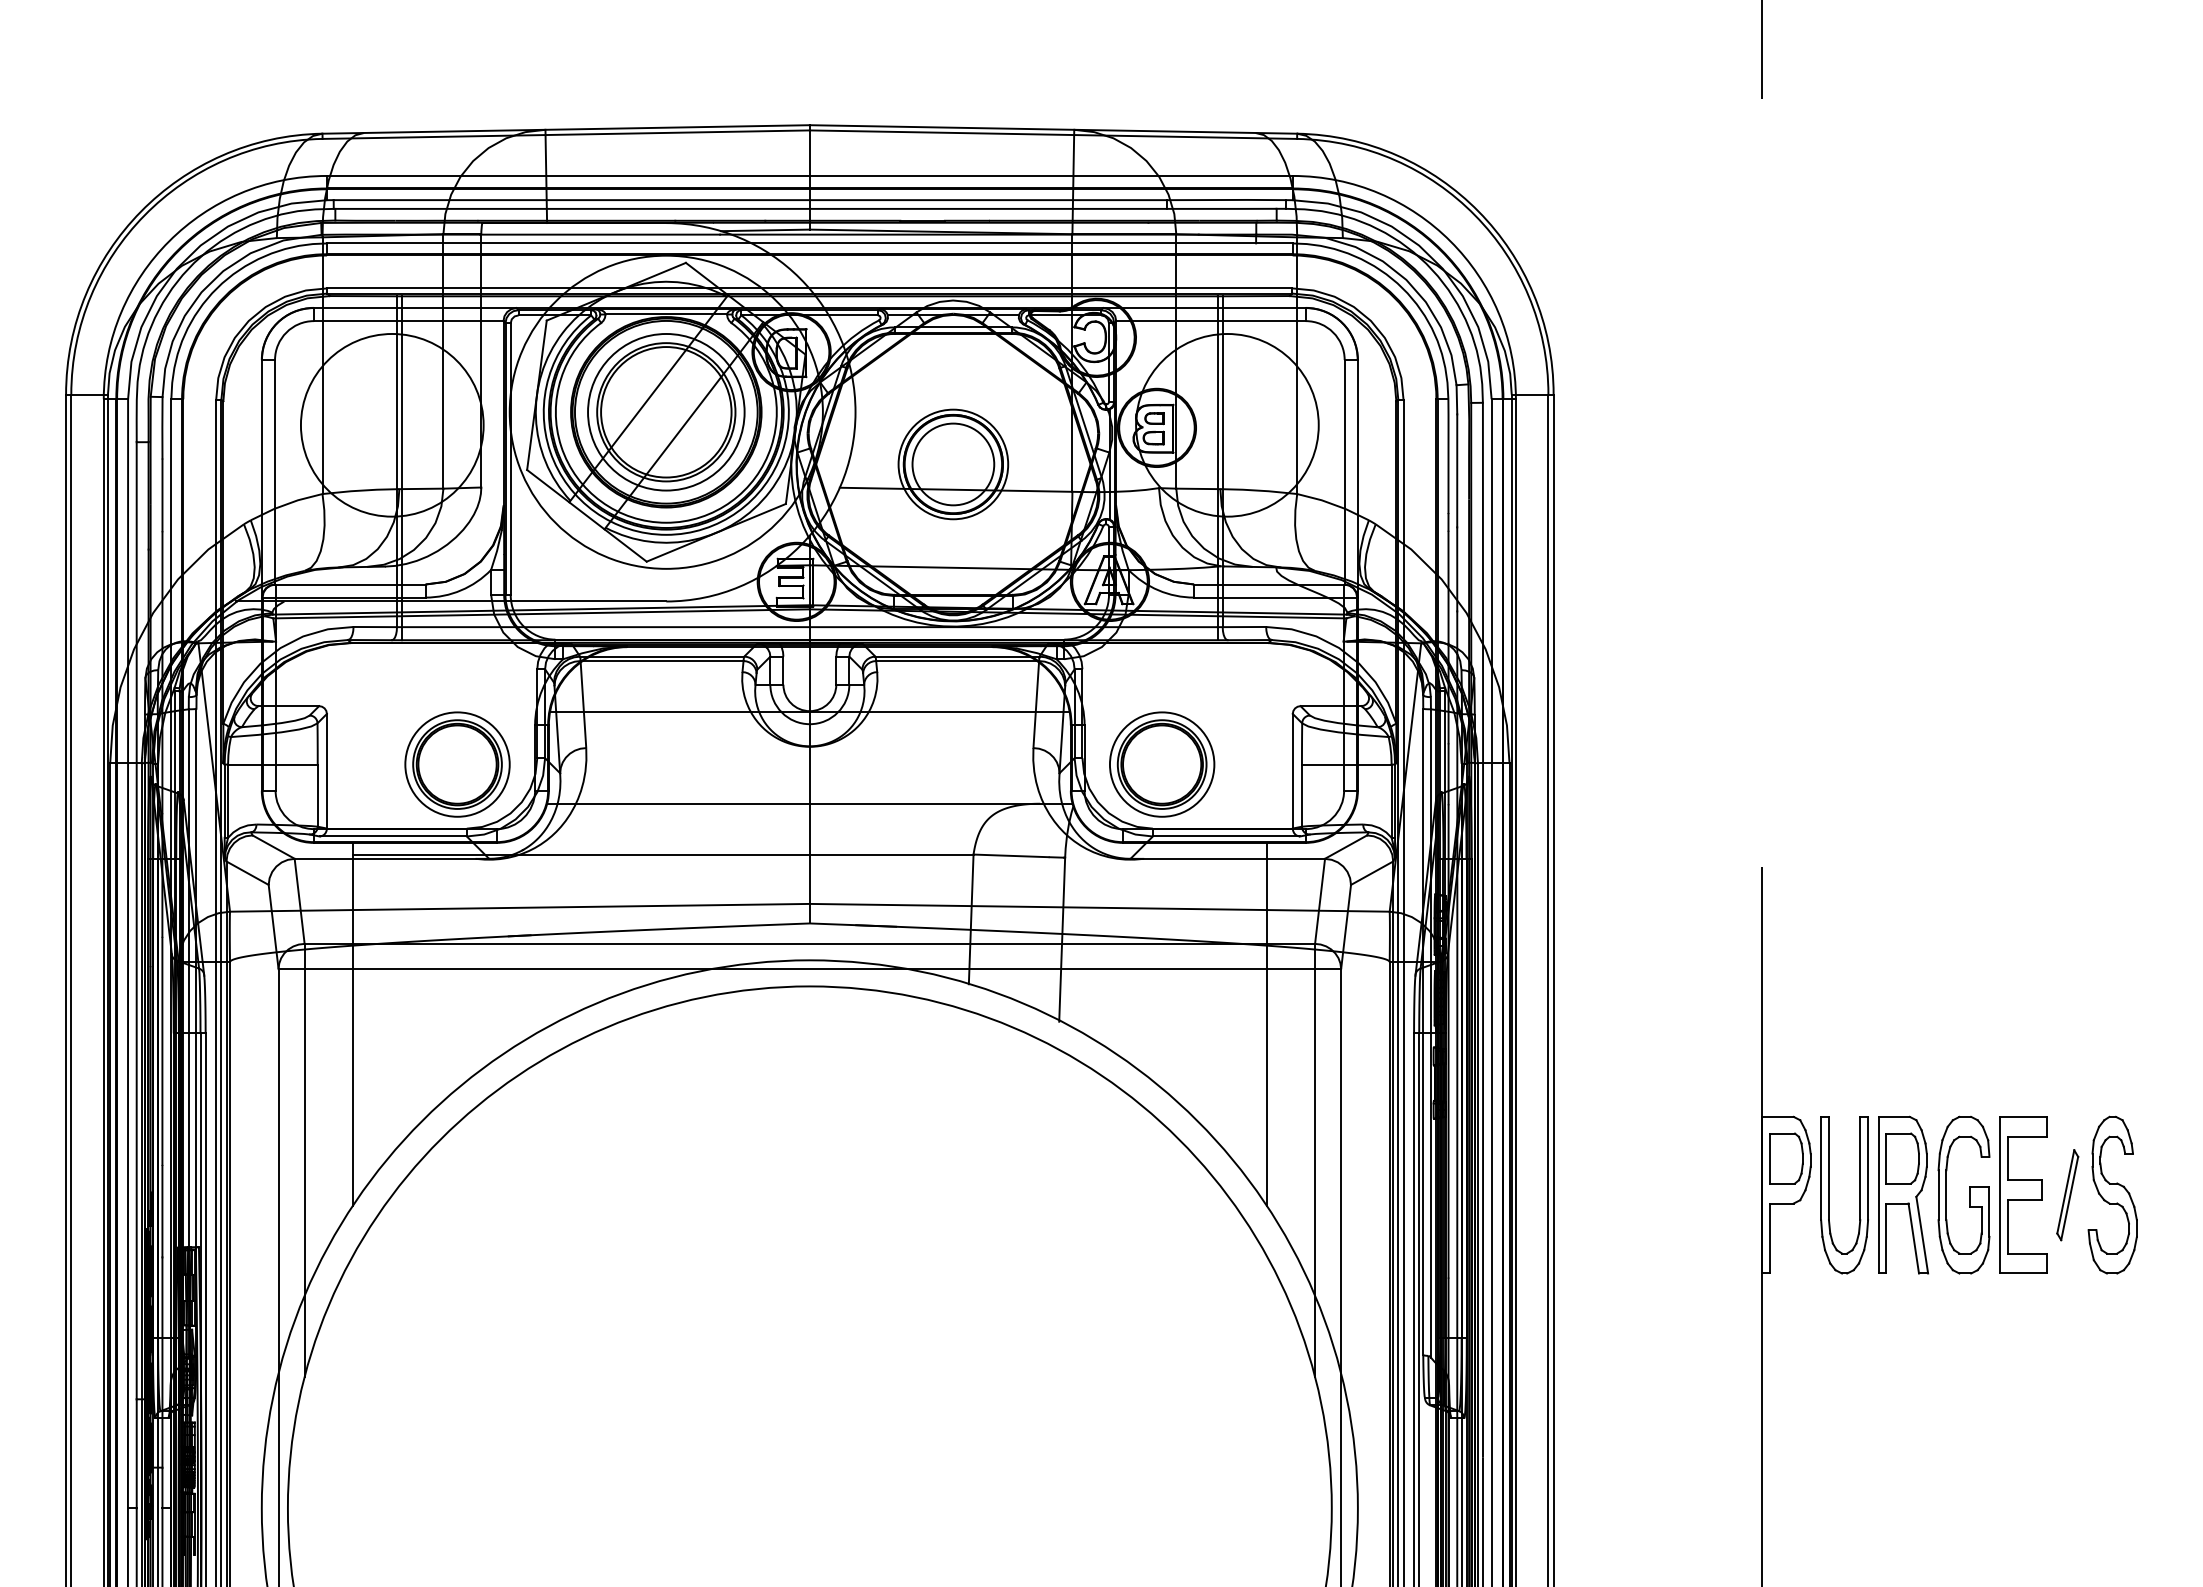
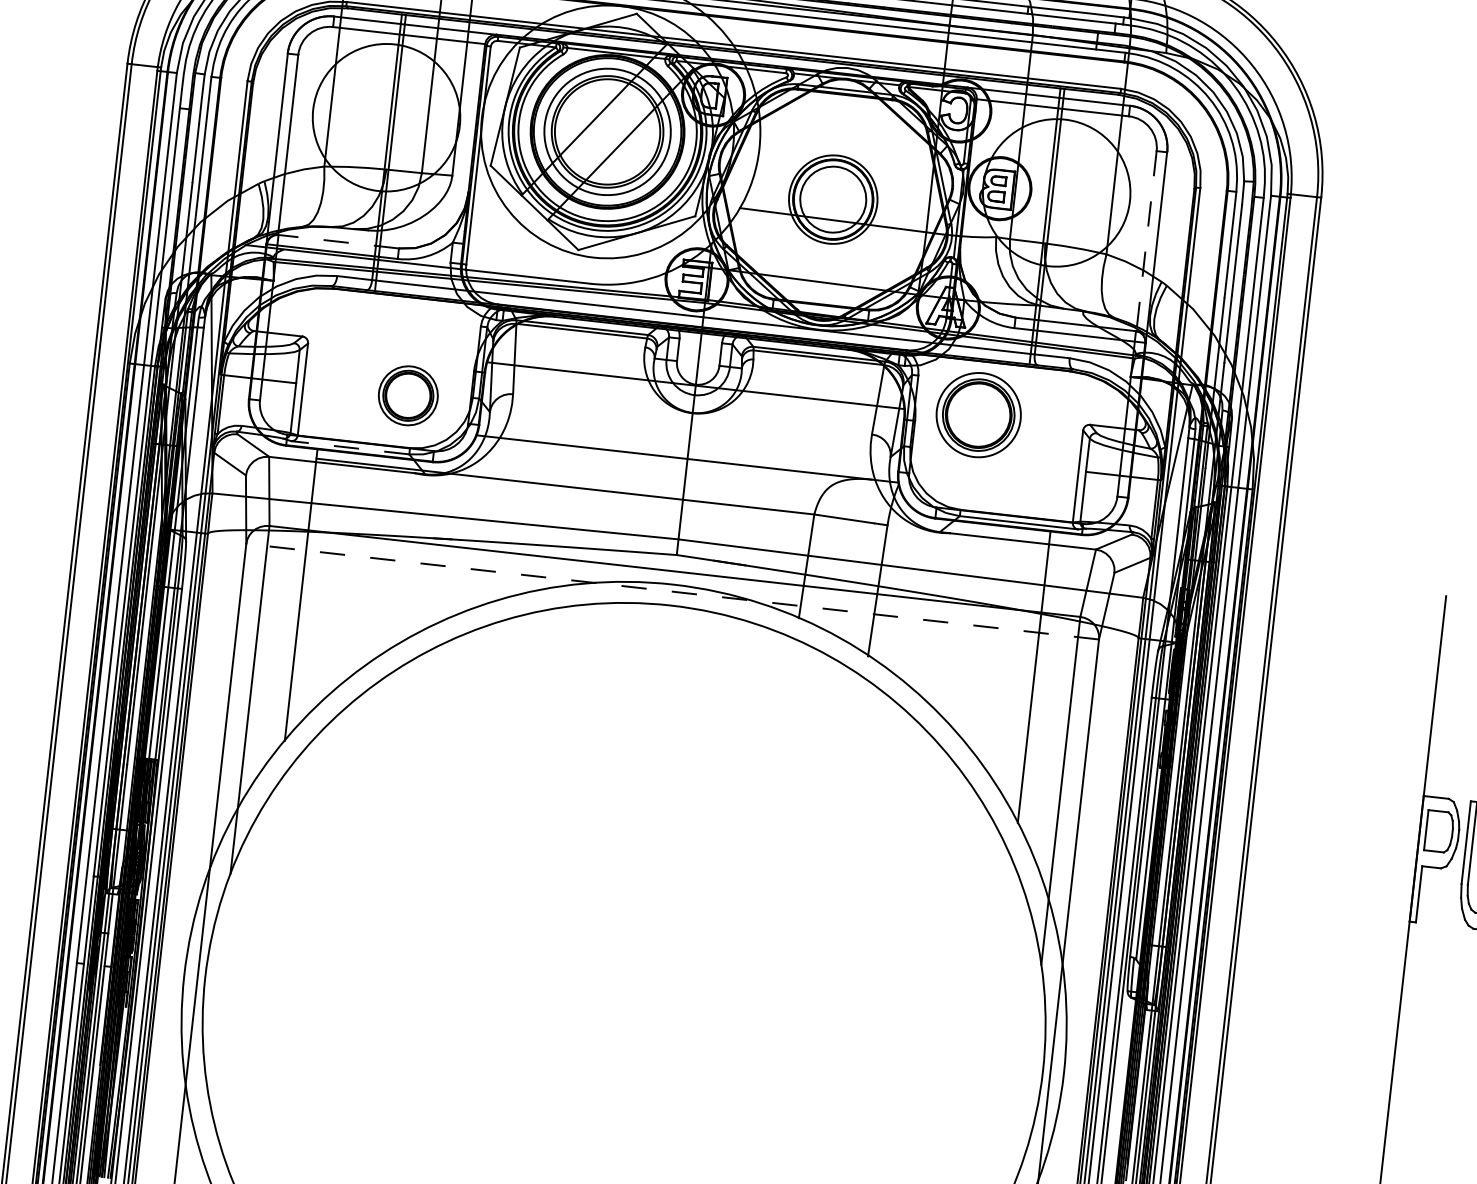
line: (1344, 472) -> (1146, 241), solid -> dashed
line: (349, 584) -> (337, 241), solid -> dashed
part: (457, 764) -> (408, 395), size x0.7
part: (1162, 764) -> (979, 415), moved
line: (393, 836) -> (350, 447), solid -> dashed
line: (809, 969) -> (672, 591), solid -> dashed

